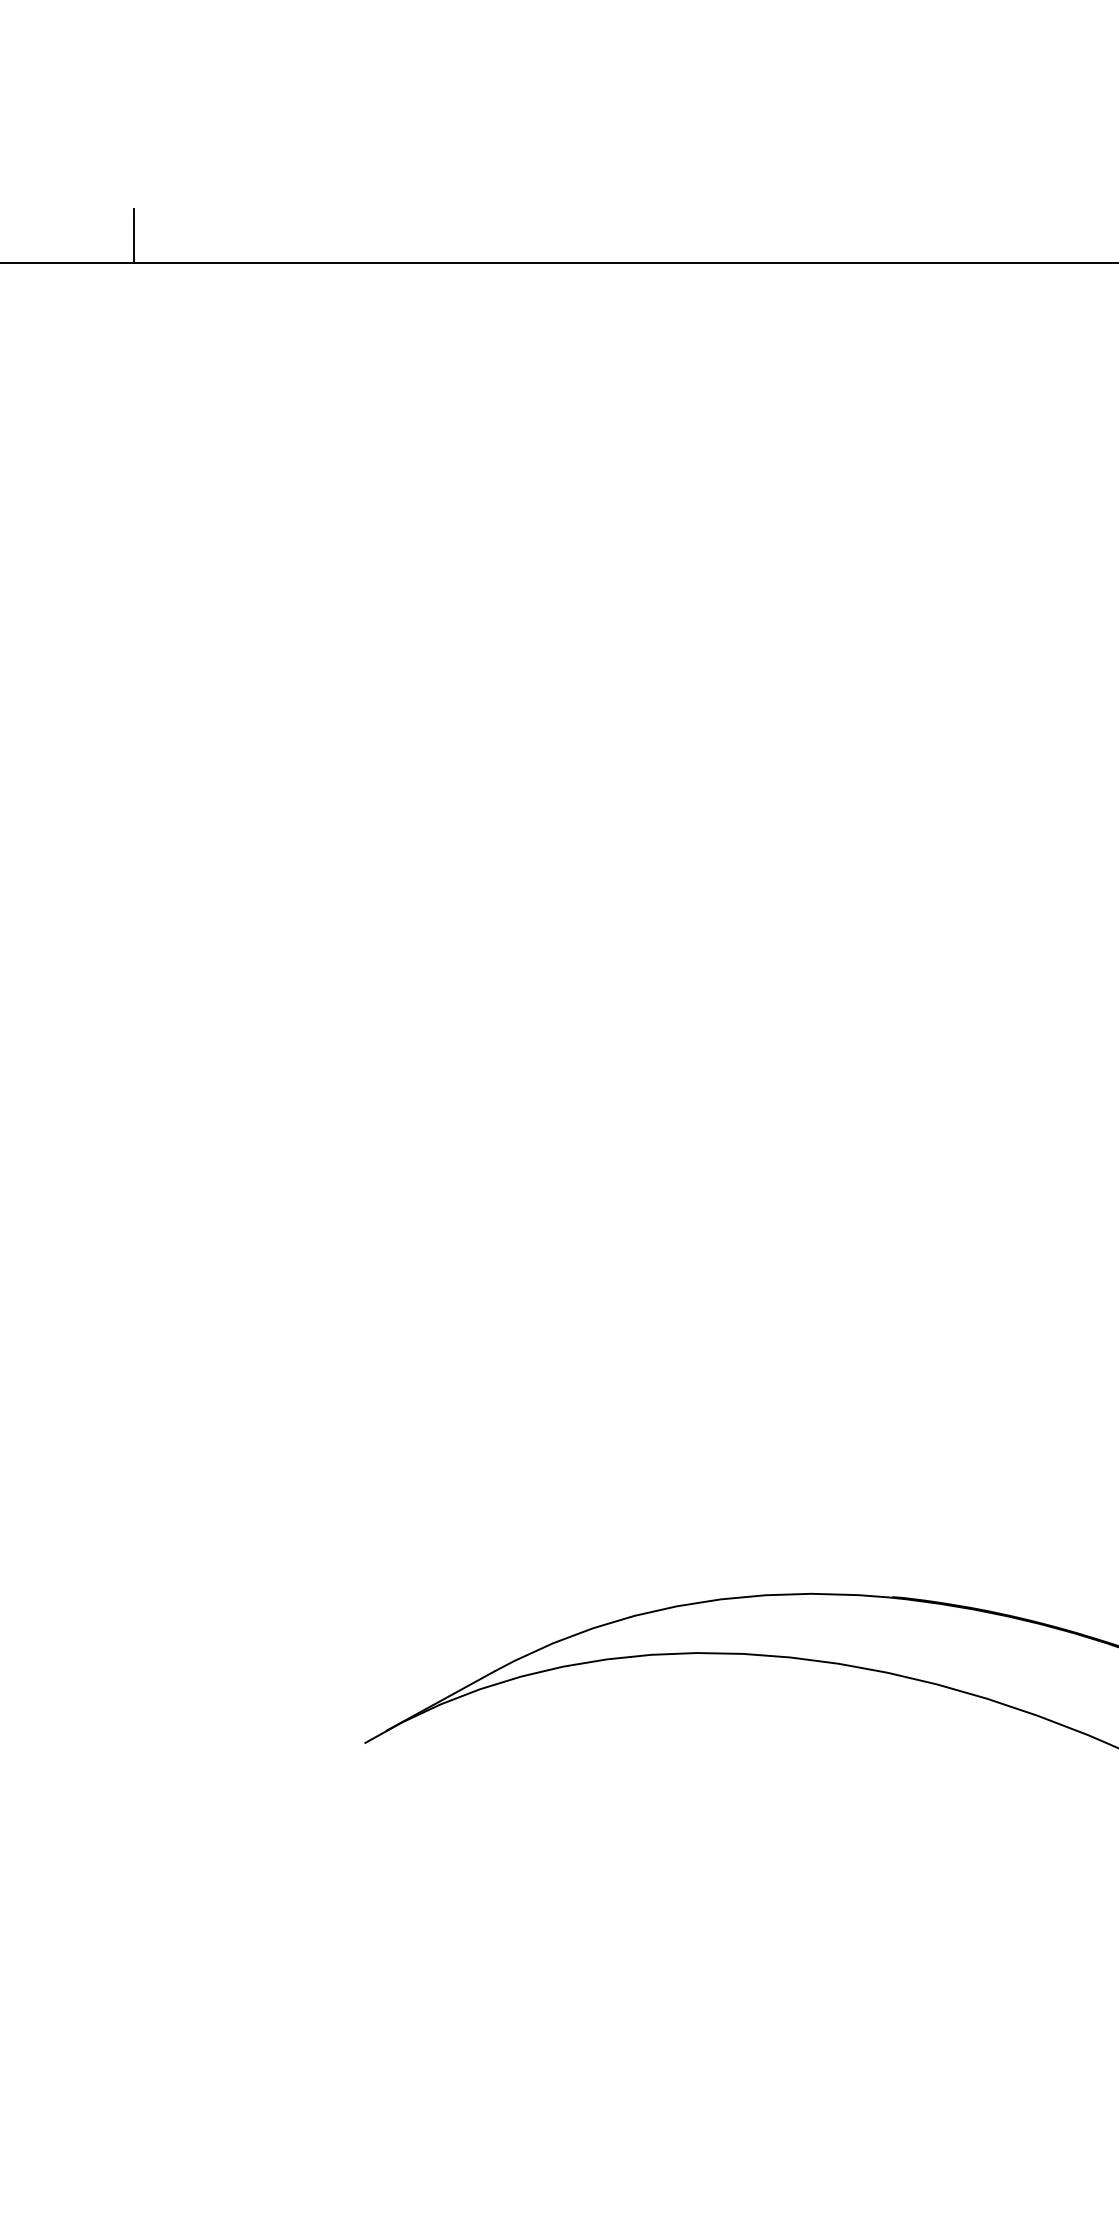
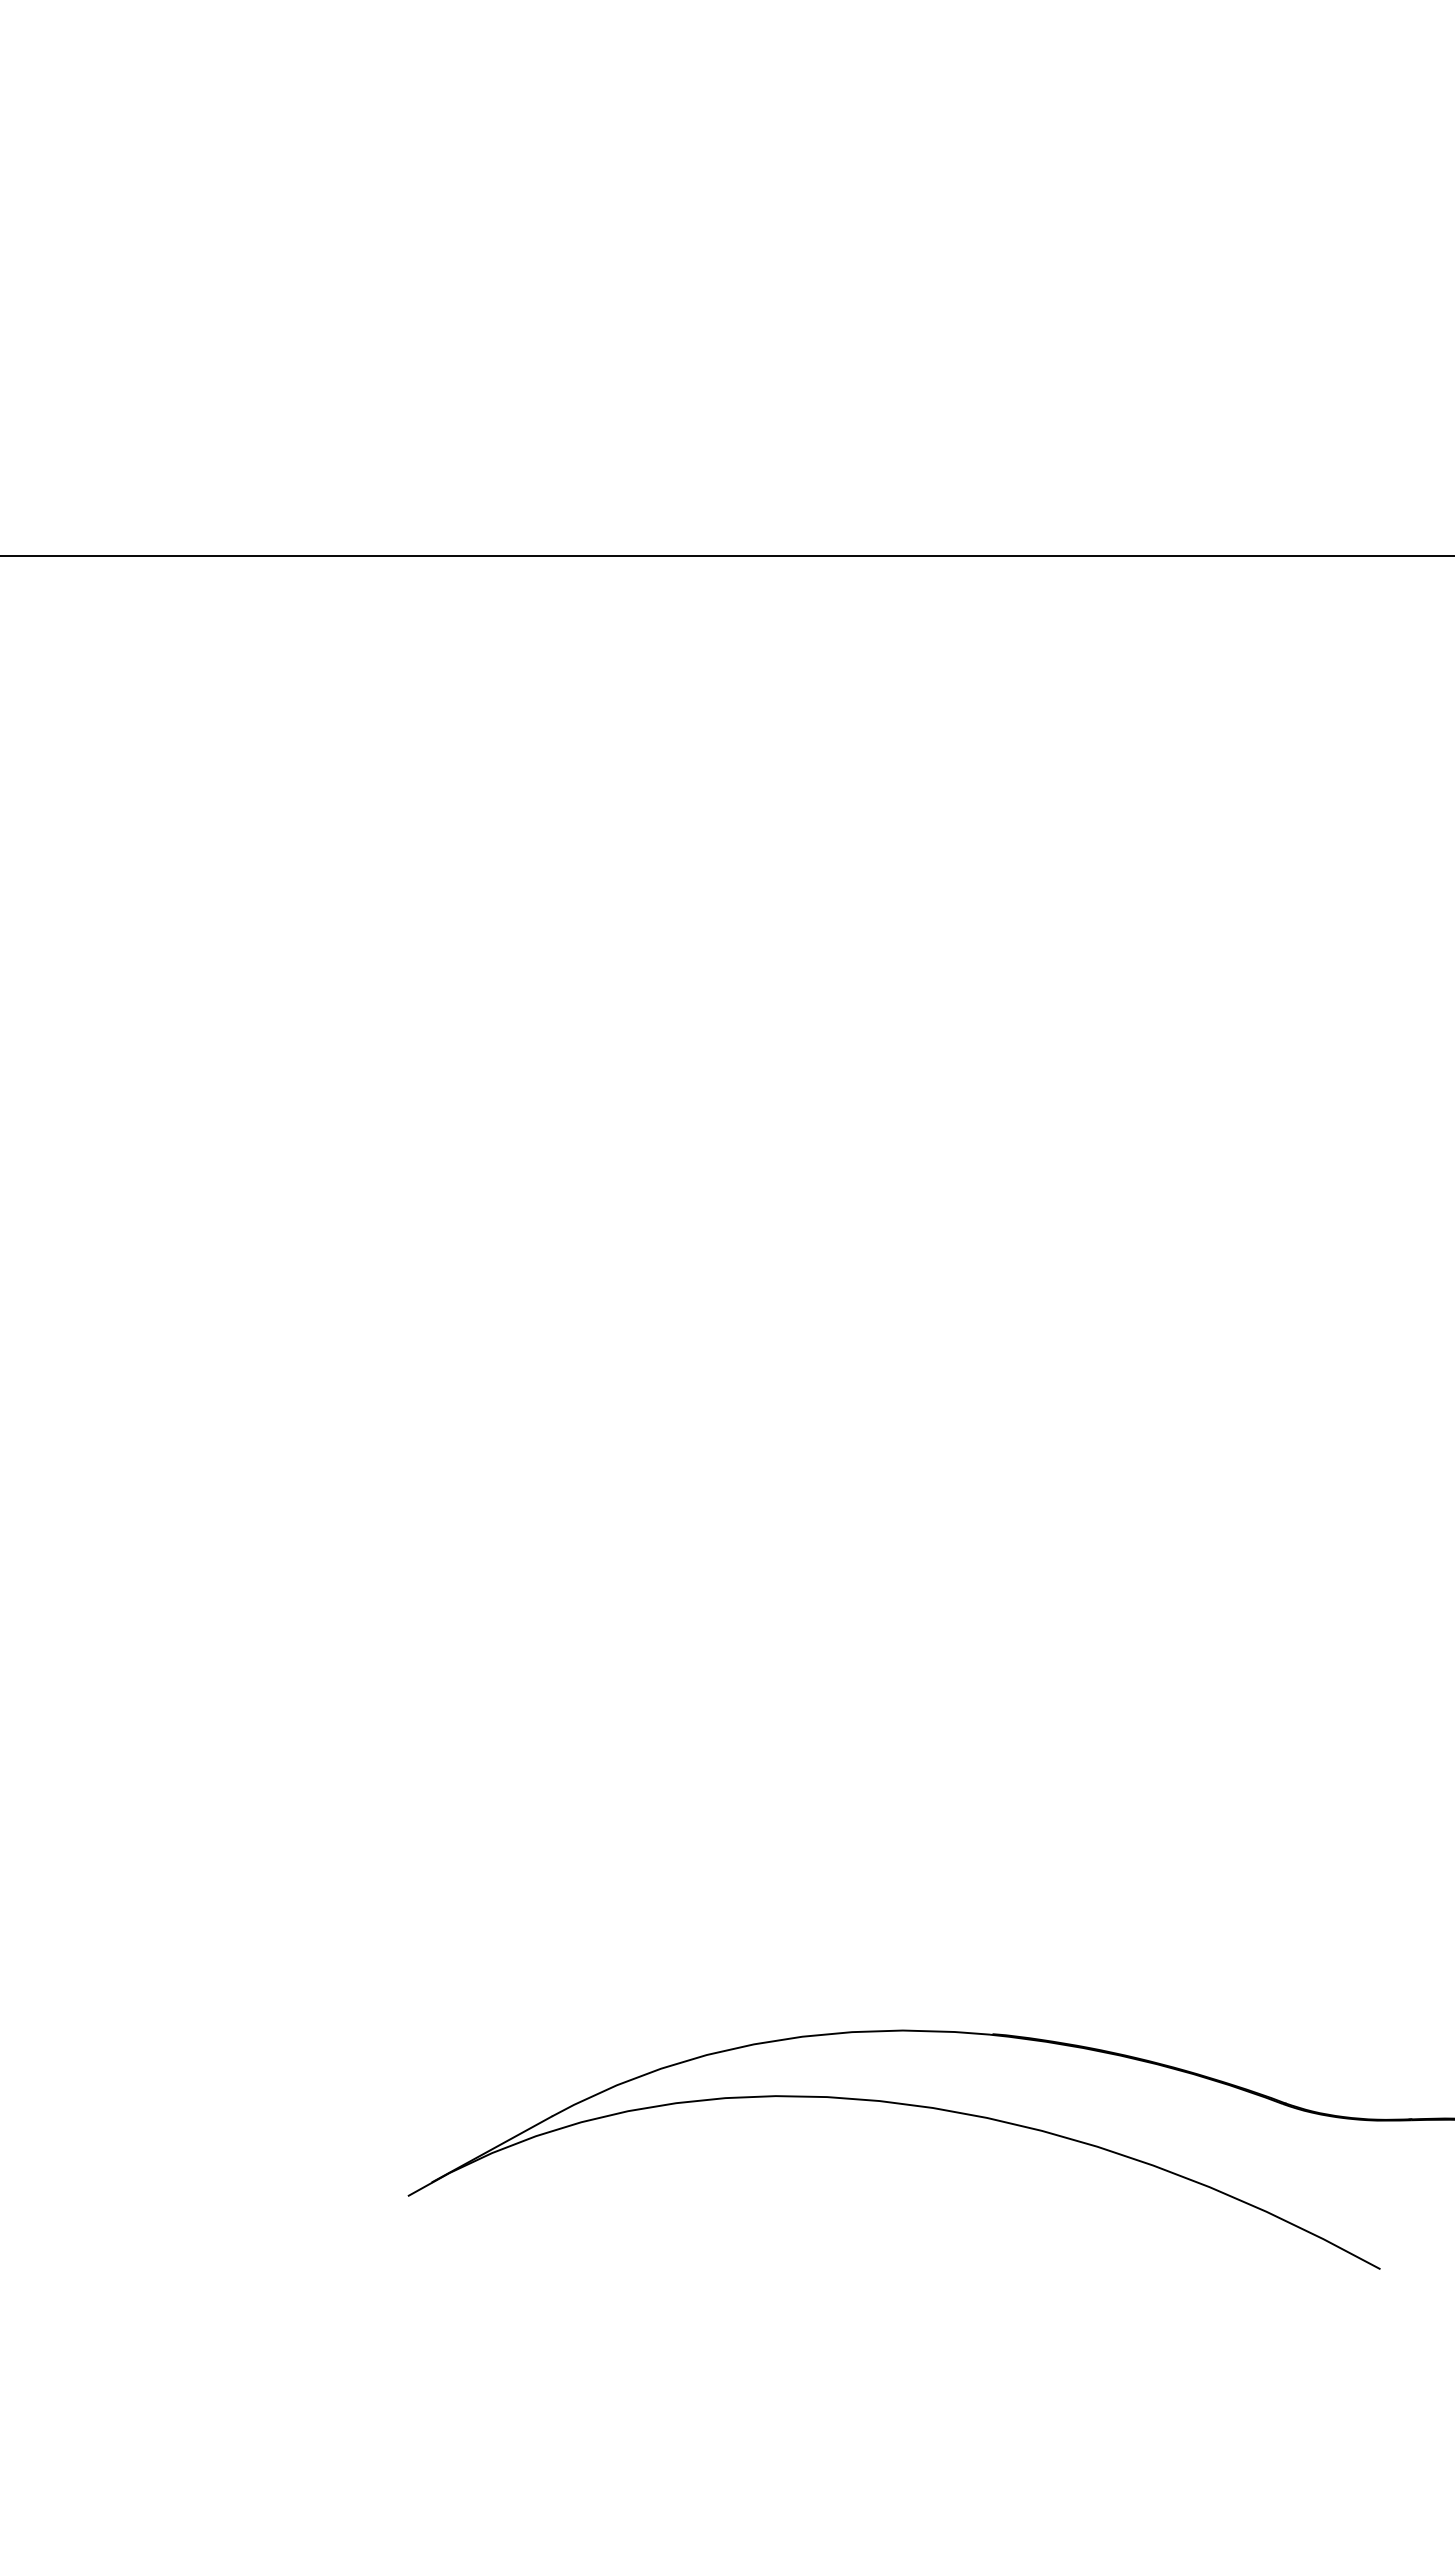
line: (133, 235) -> (152, 526), removed

